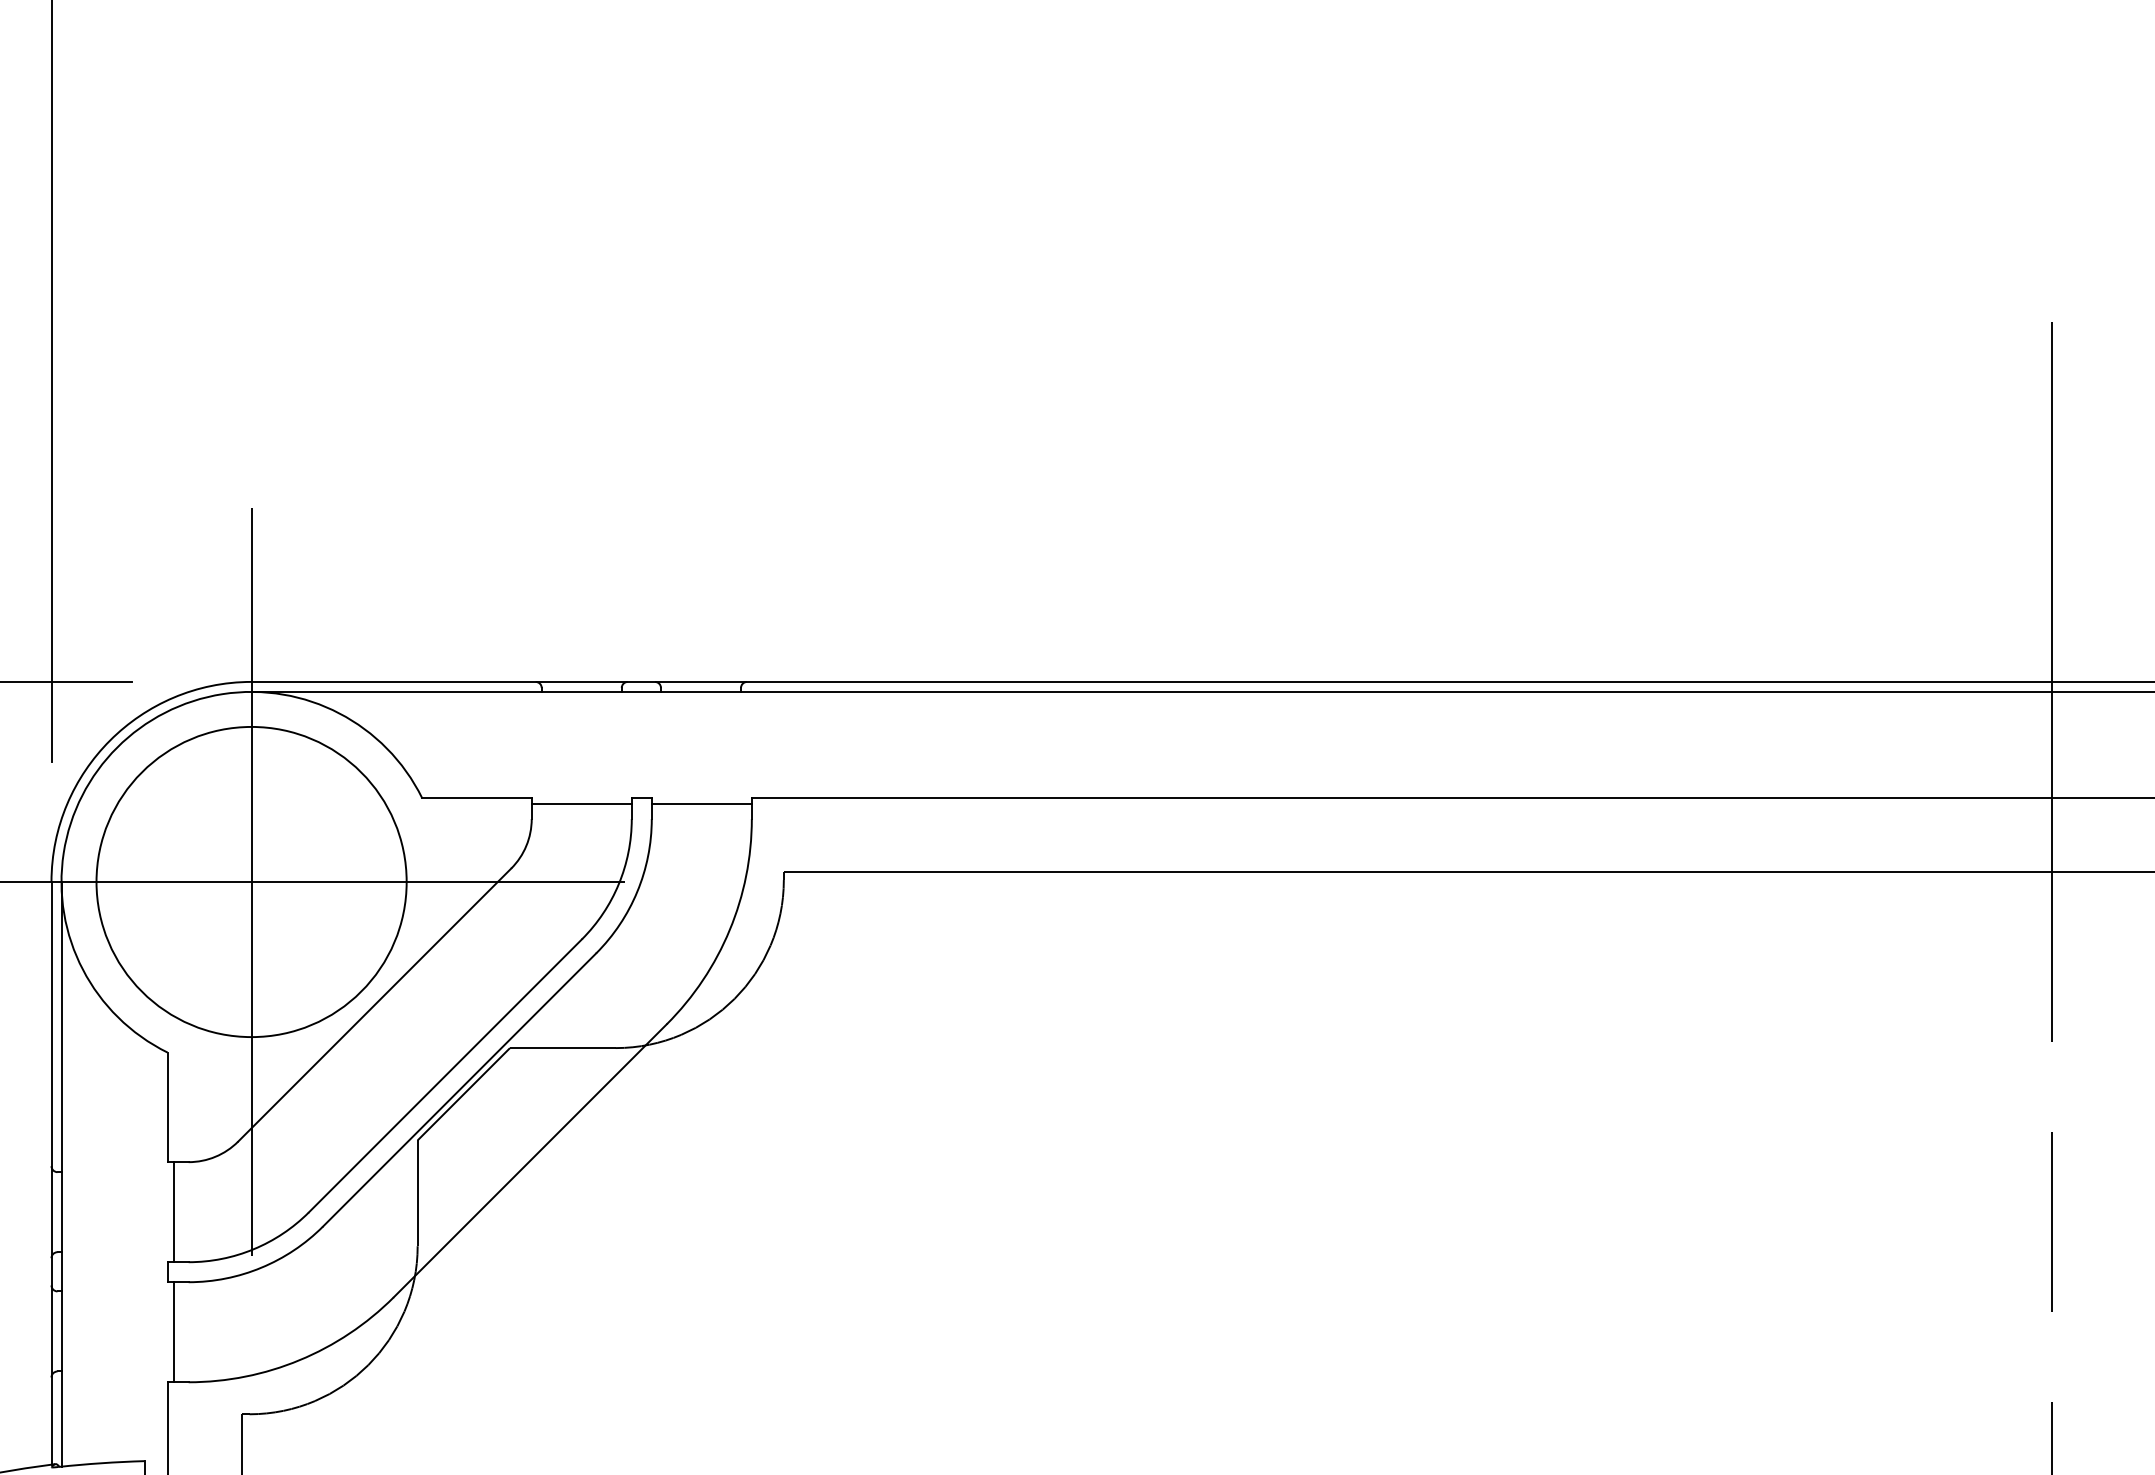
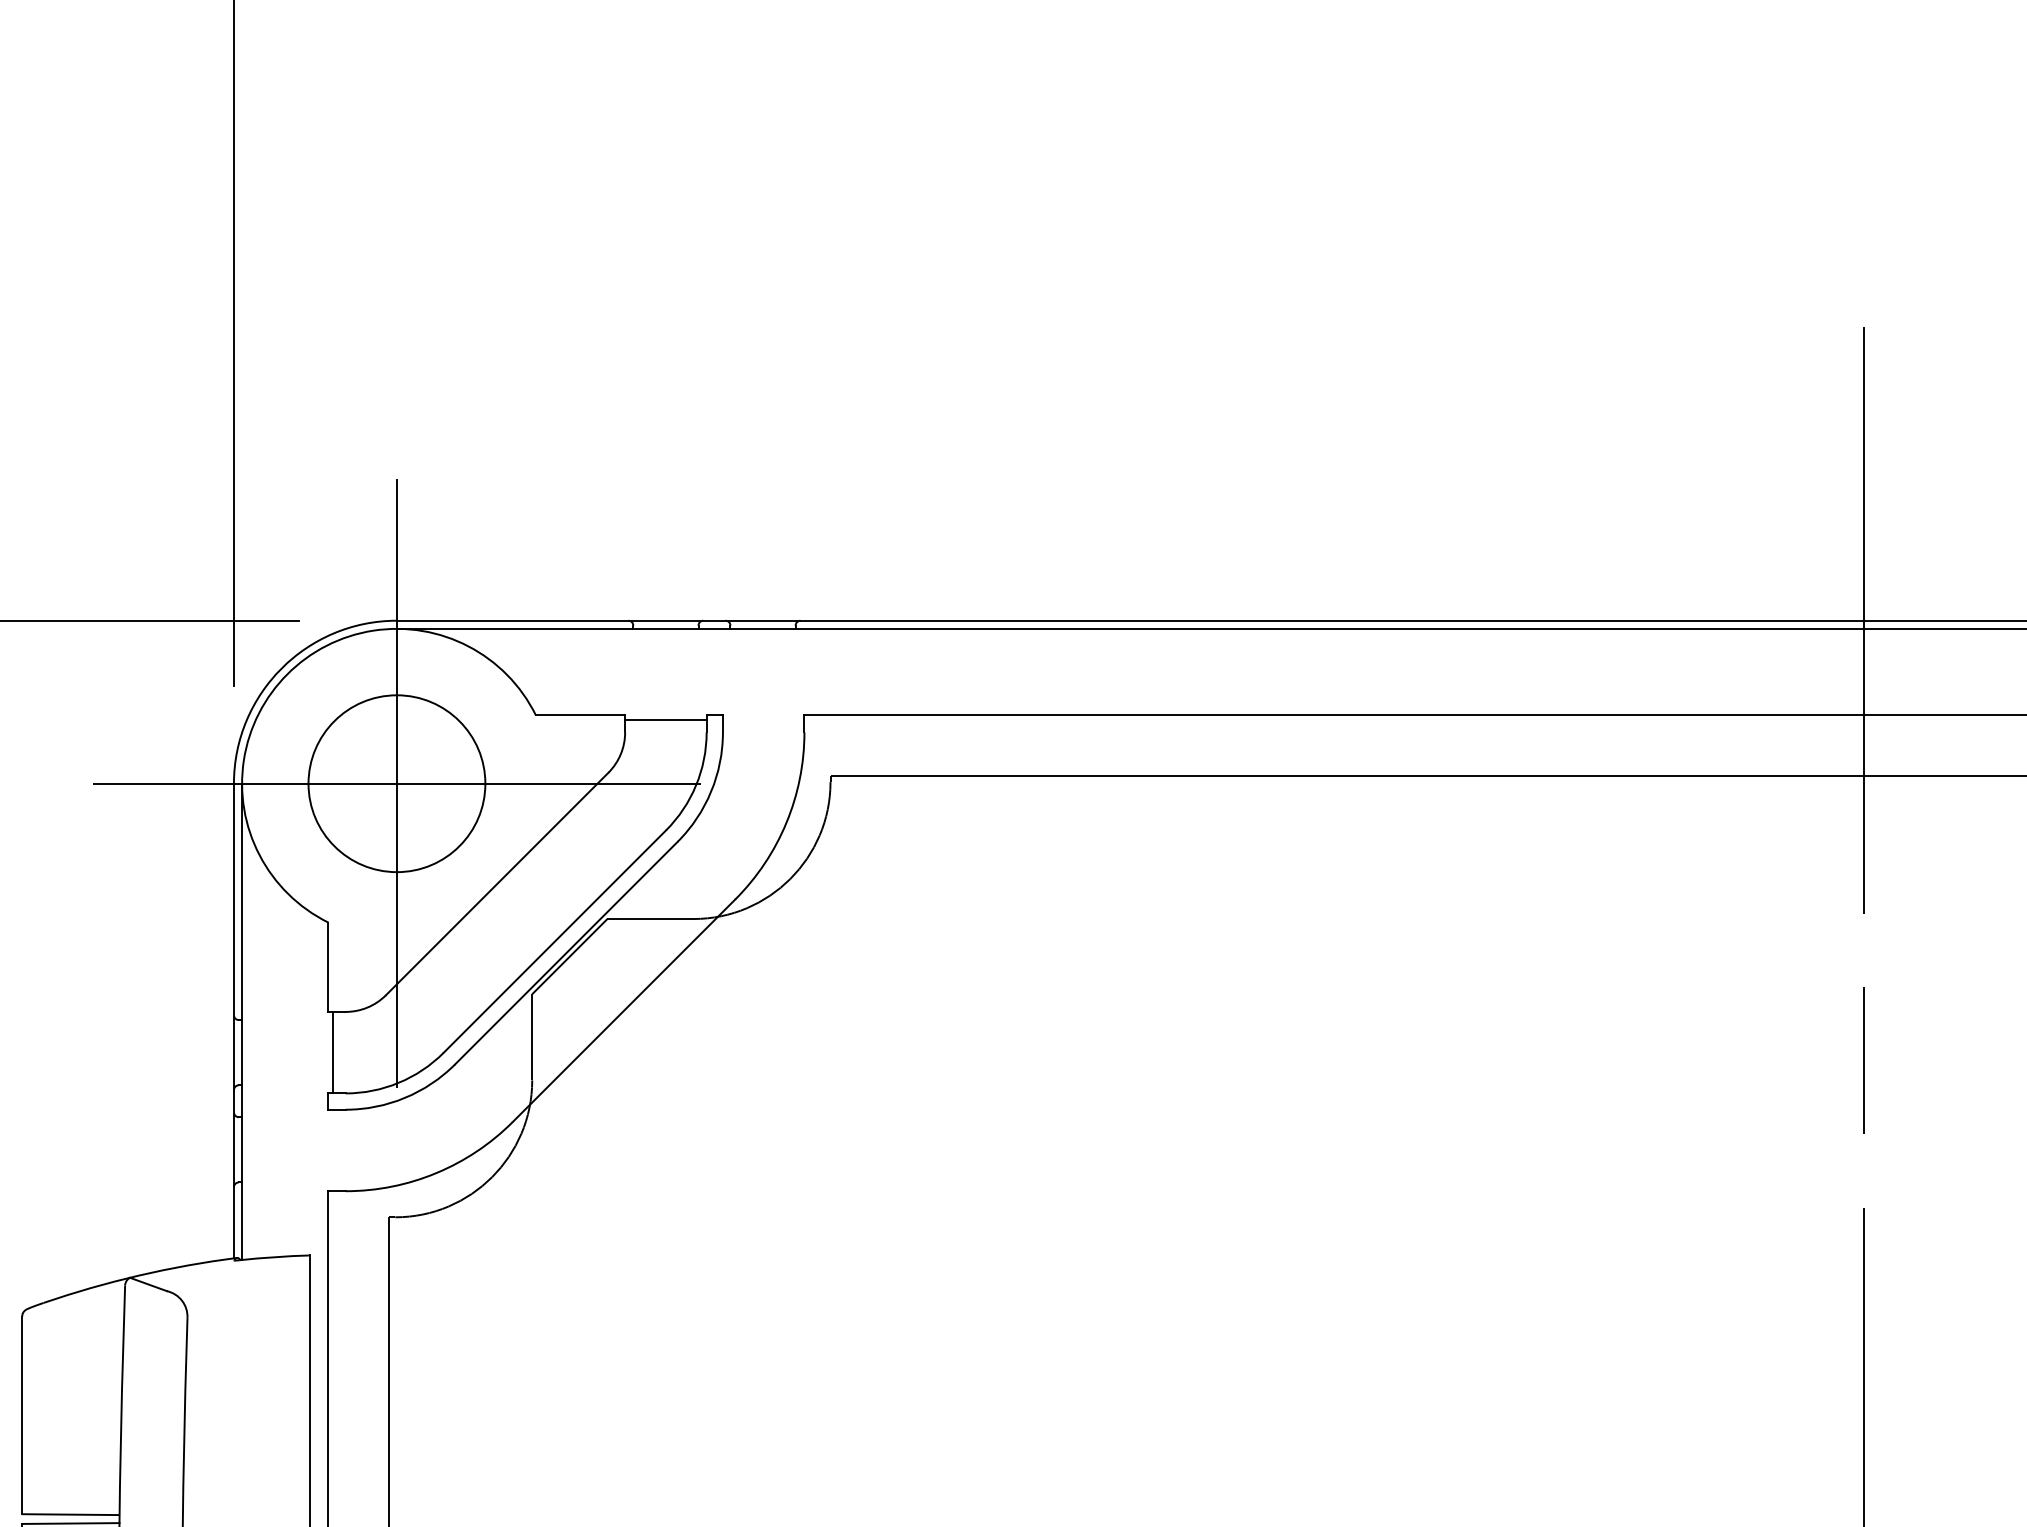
line: (701, 804) -> (763, 720), removed
circle: (251, 881) -> (396, 783), size x0.7
line: (173, 1332) -> (333, 1150), removed

